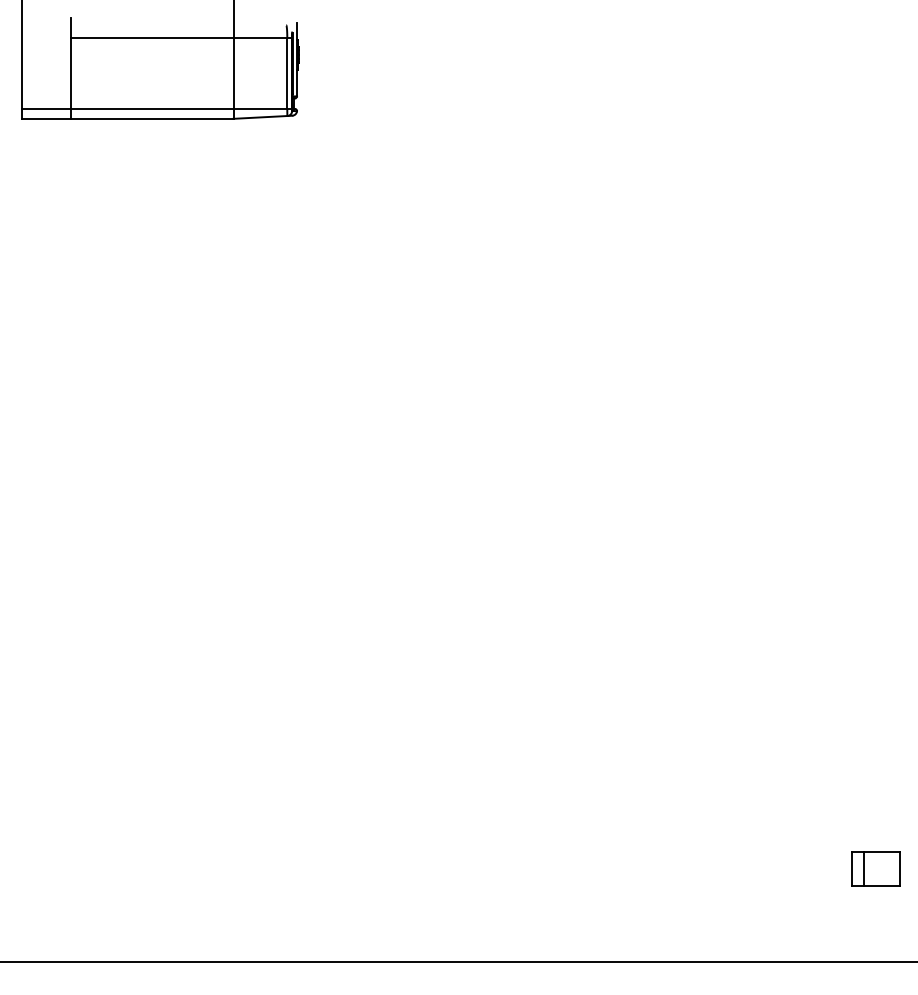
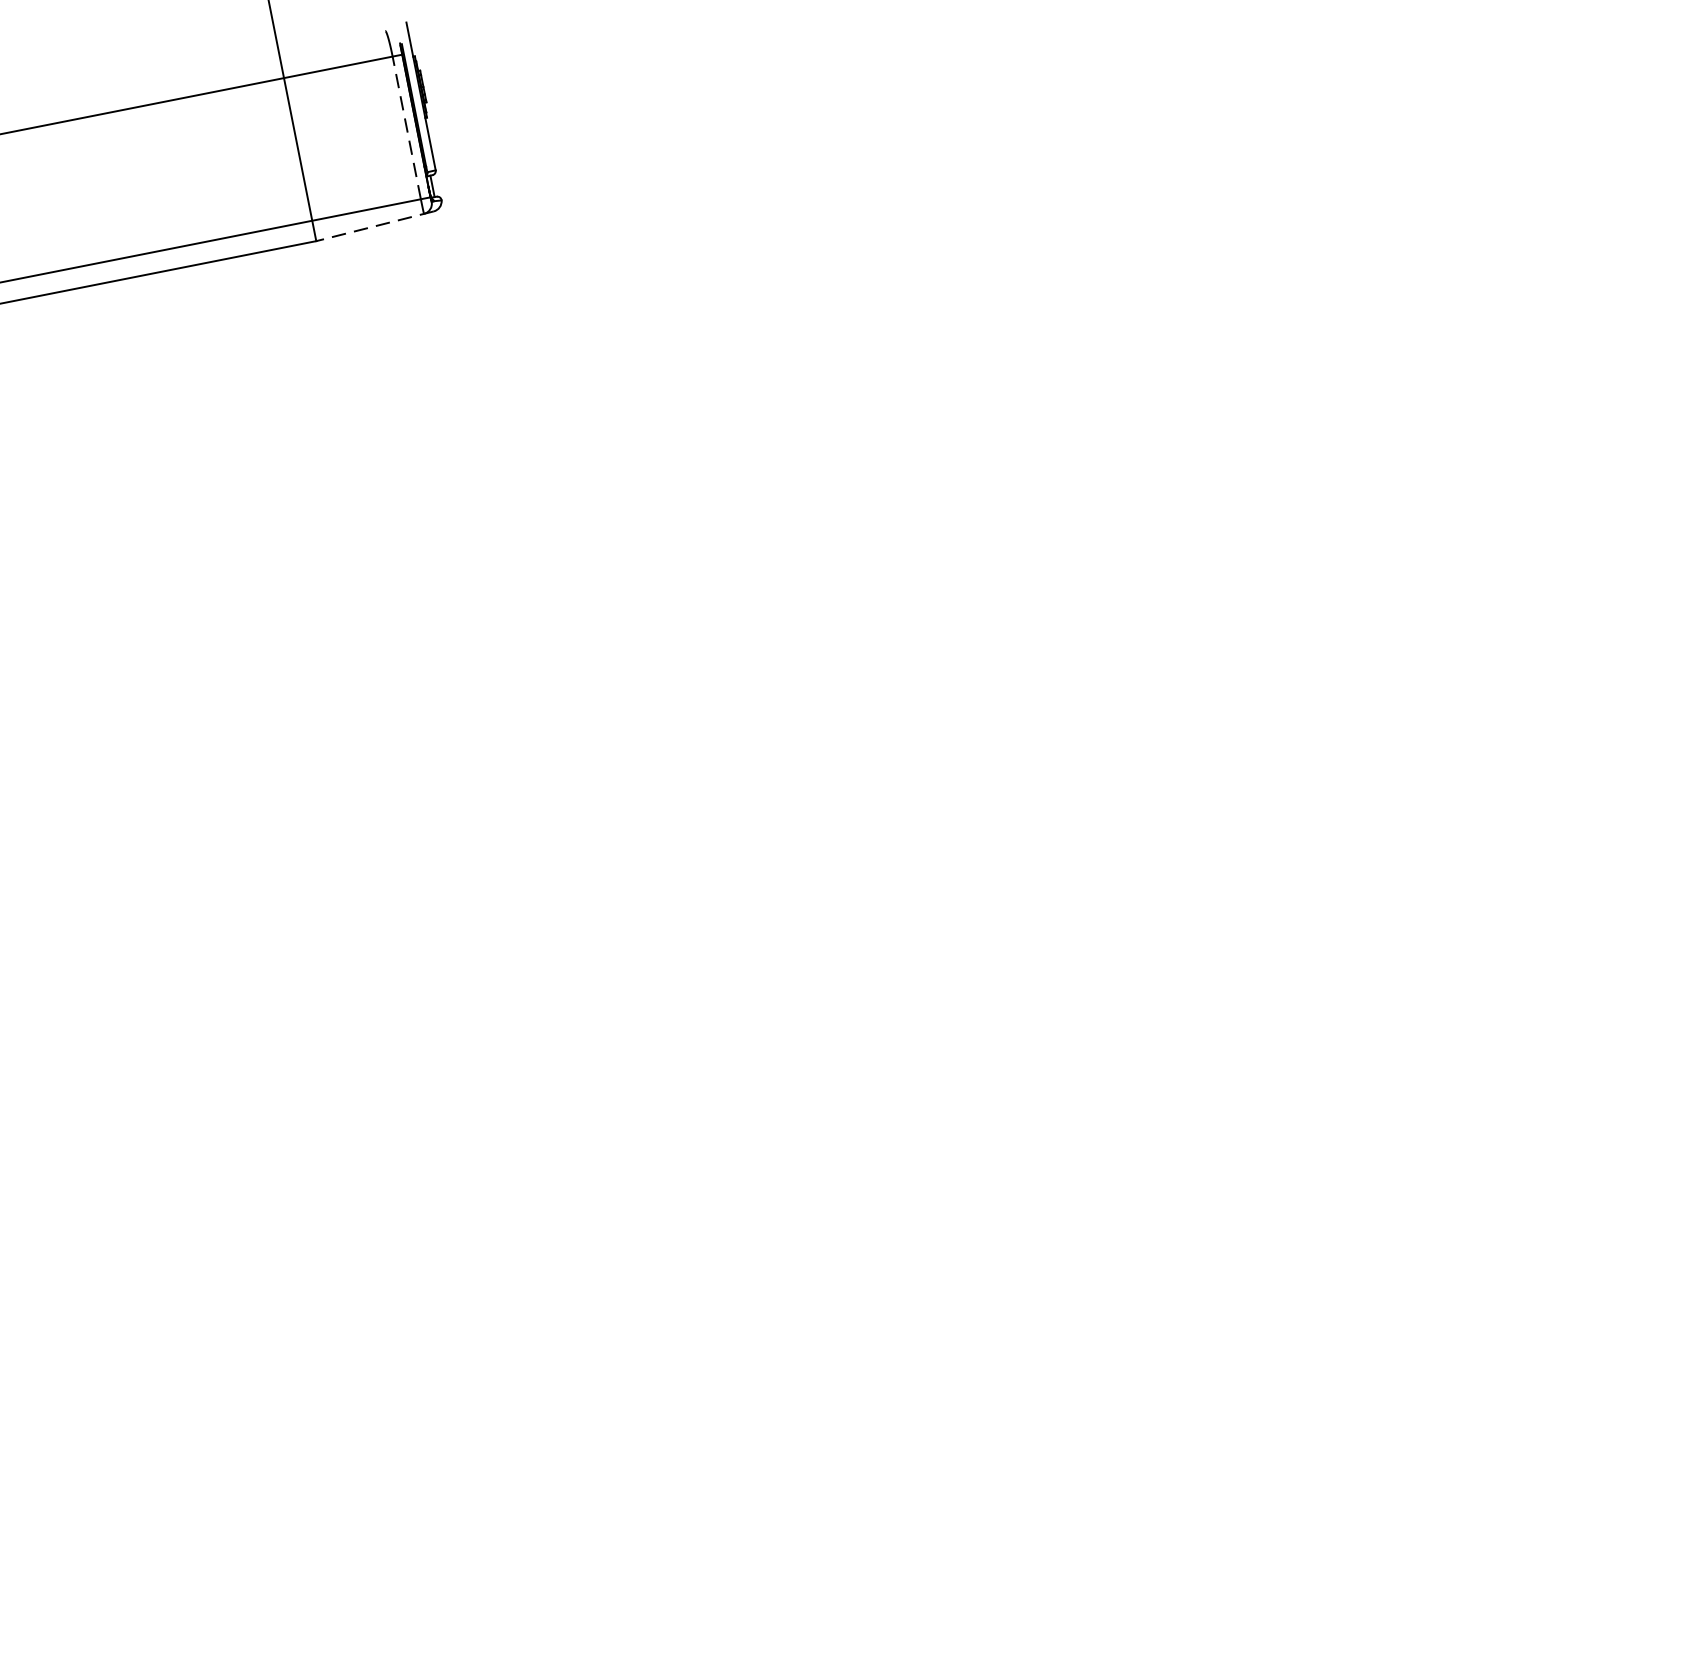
line: (287, 72) -> (406, 125), solid -> dashed
line: (262, 117) -> (374, 226), solid -> dashed

